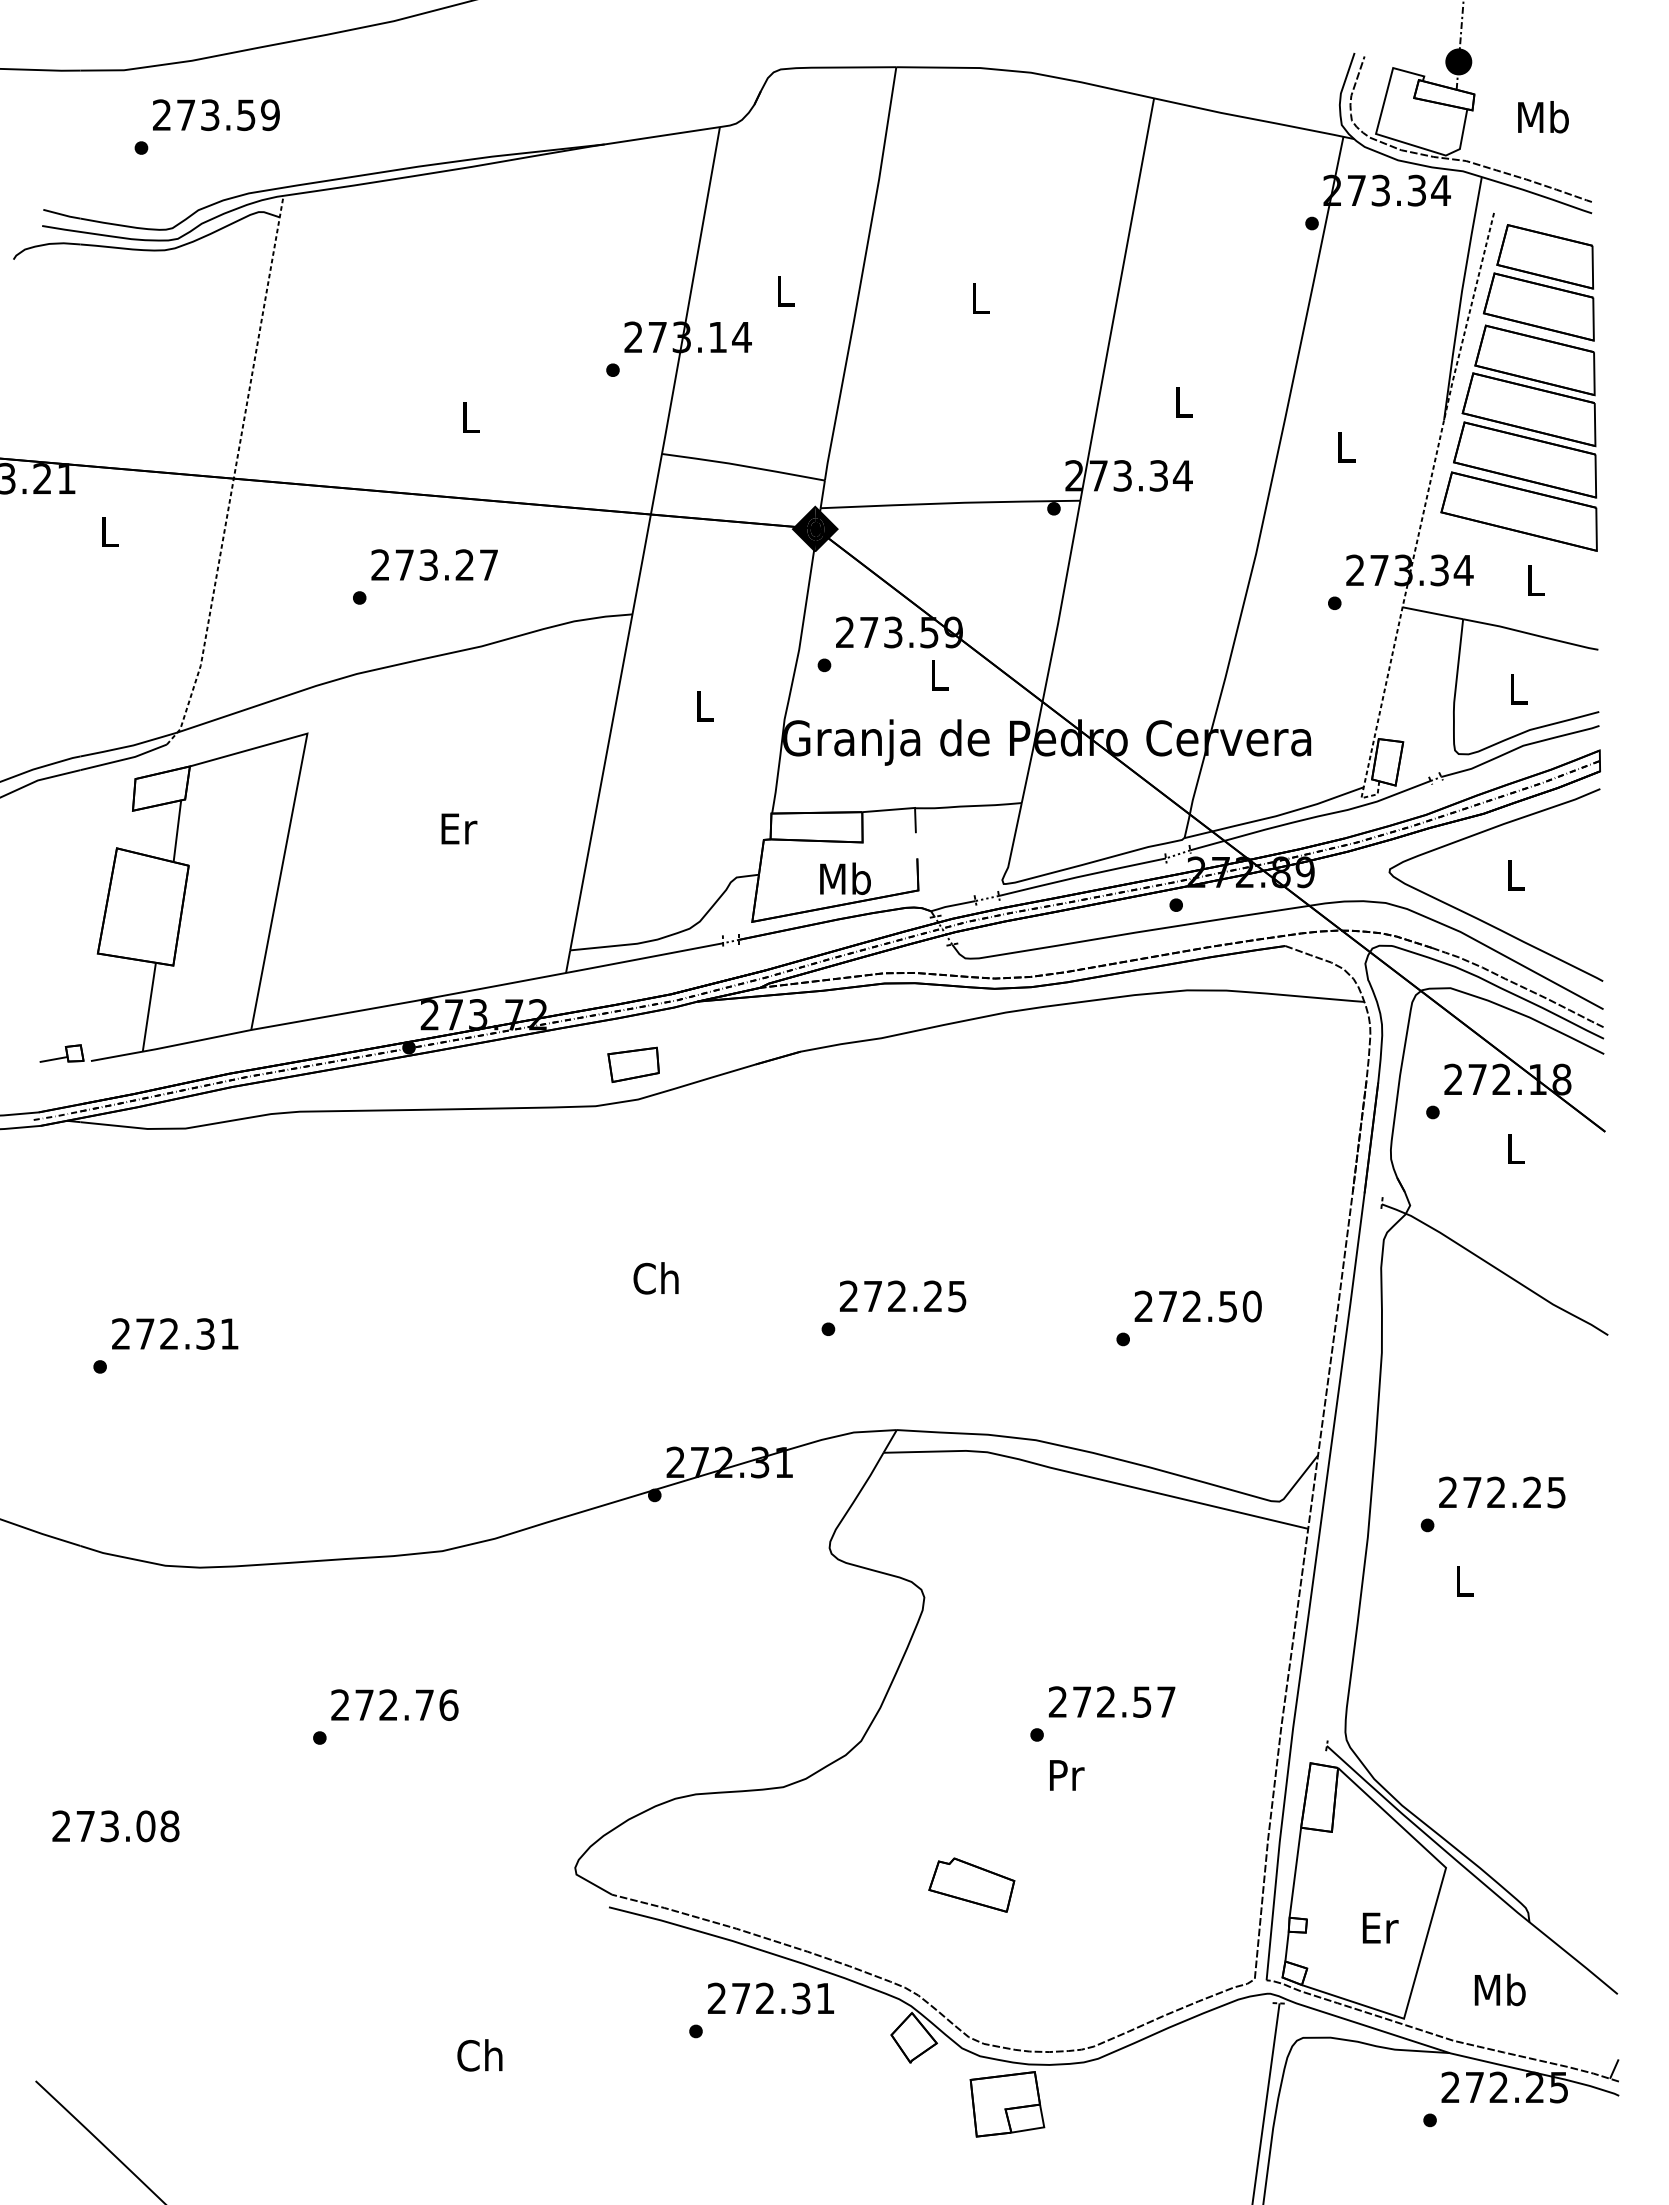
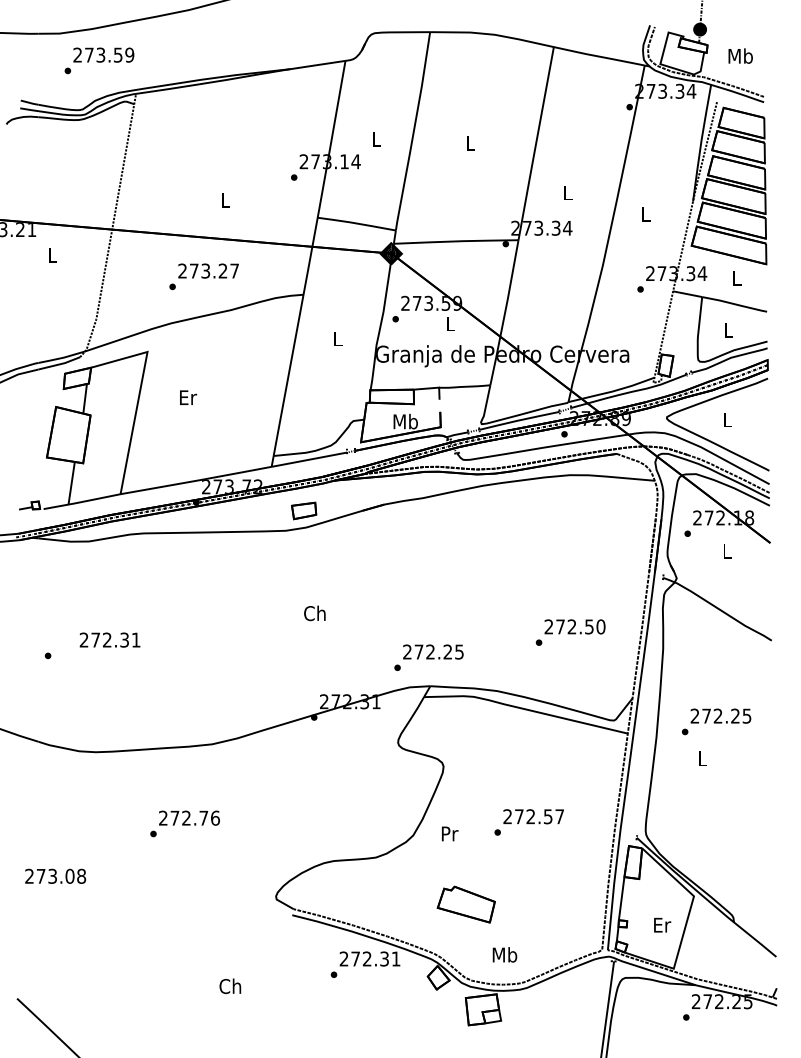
text: (459, 828) -> (188, 397), moved
text: (892, 1307) -> (428, 657), moved
text: (173, 1332) -> (109, 639), moved
text: (1067, 1774) -> (450, 833), moved
part: (972, 1884) -> (466, 904), size x1.4
text: (1499, 1989) -> (504, 954), moved

